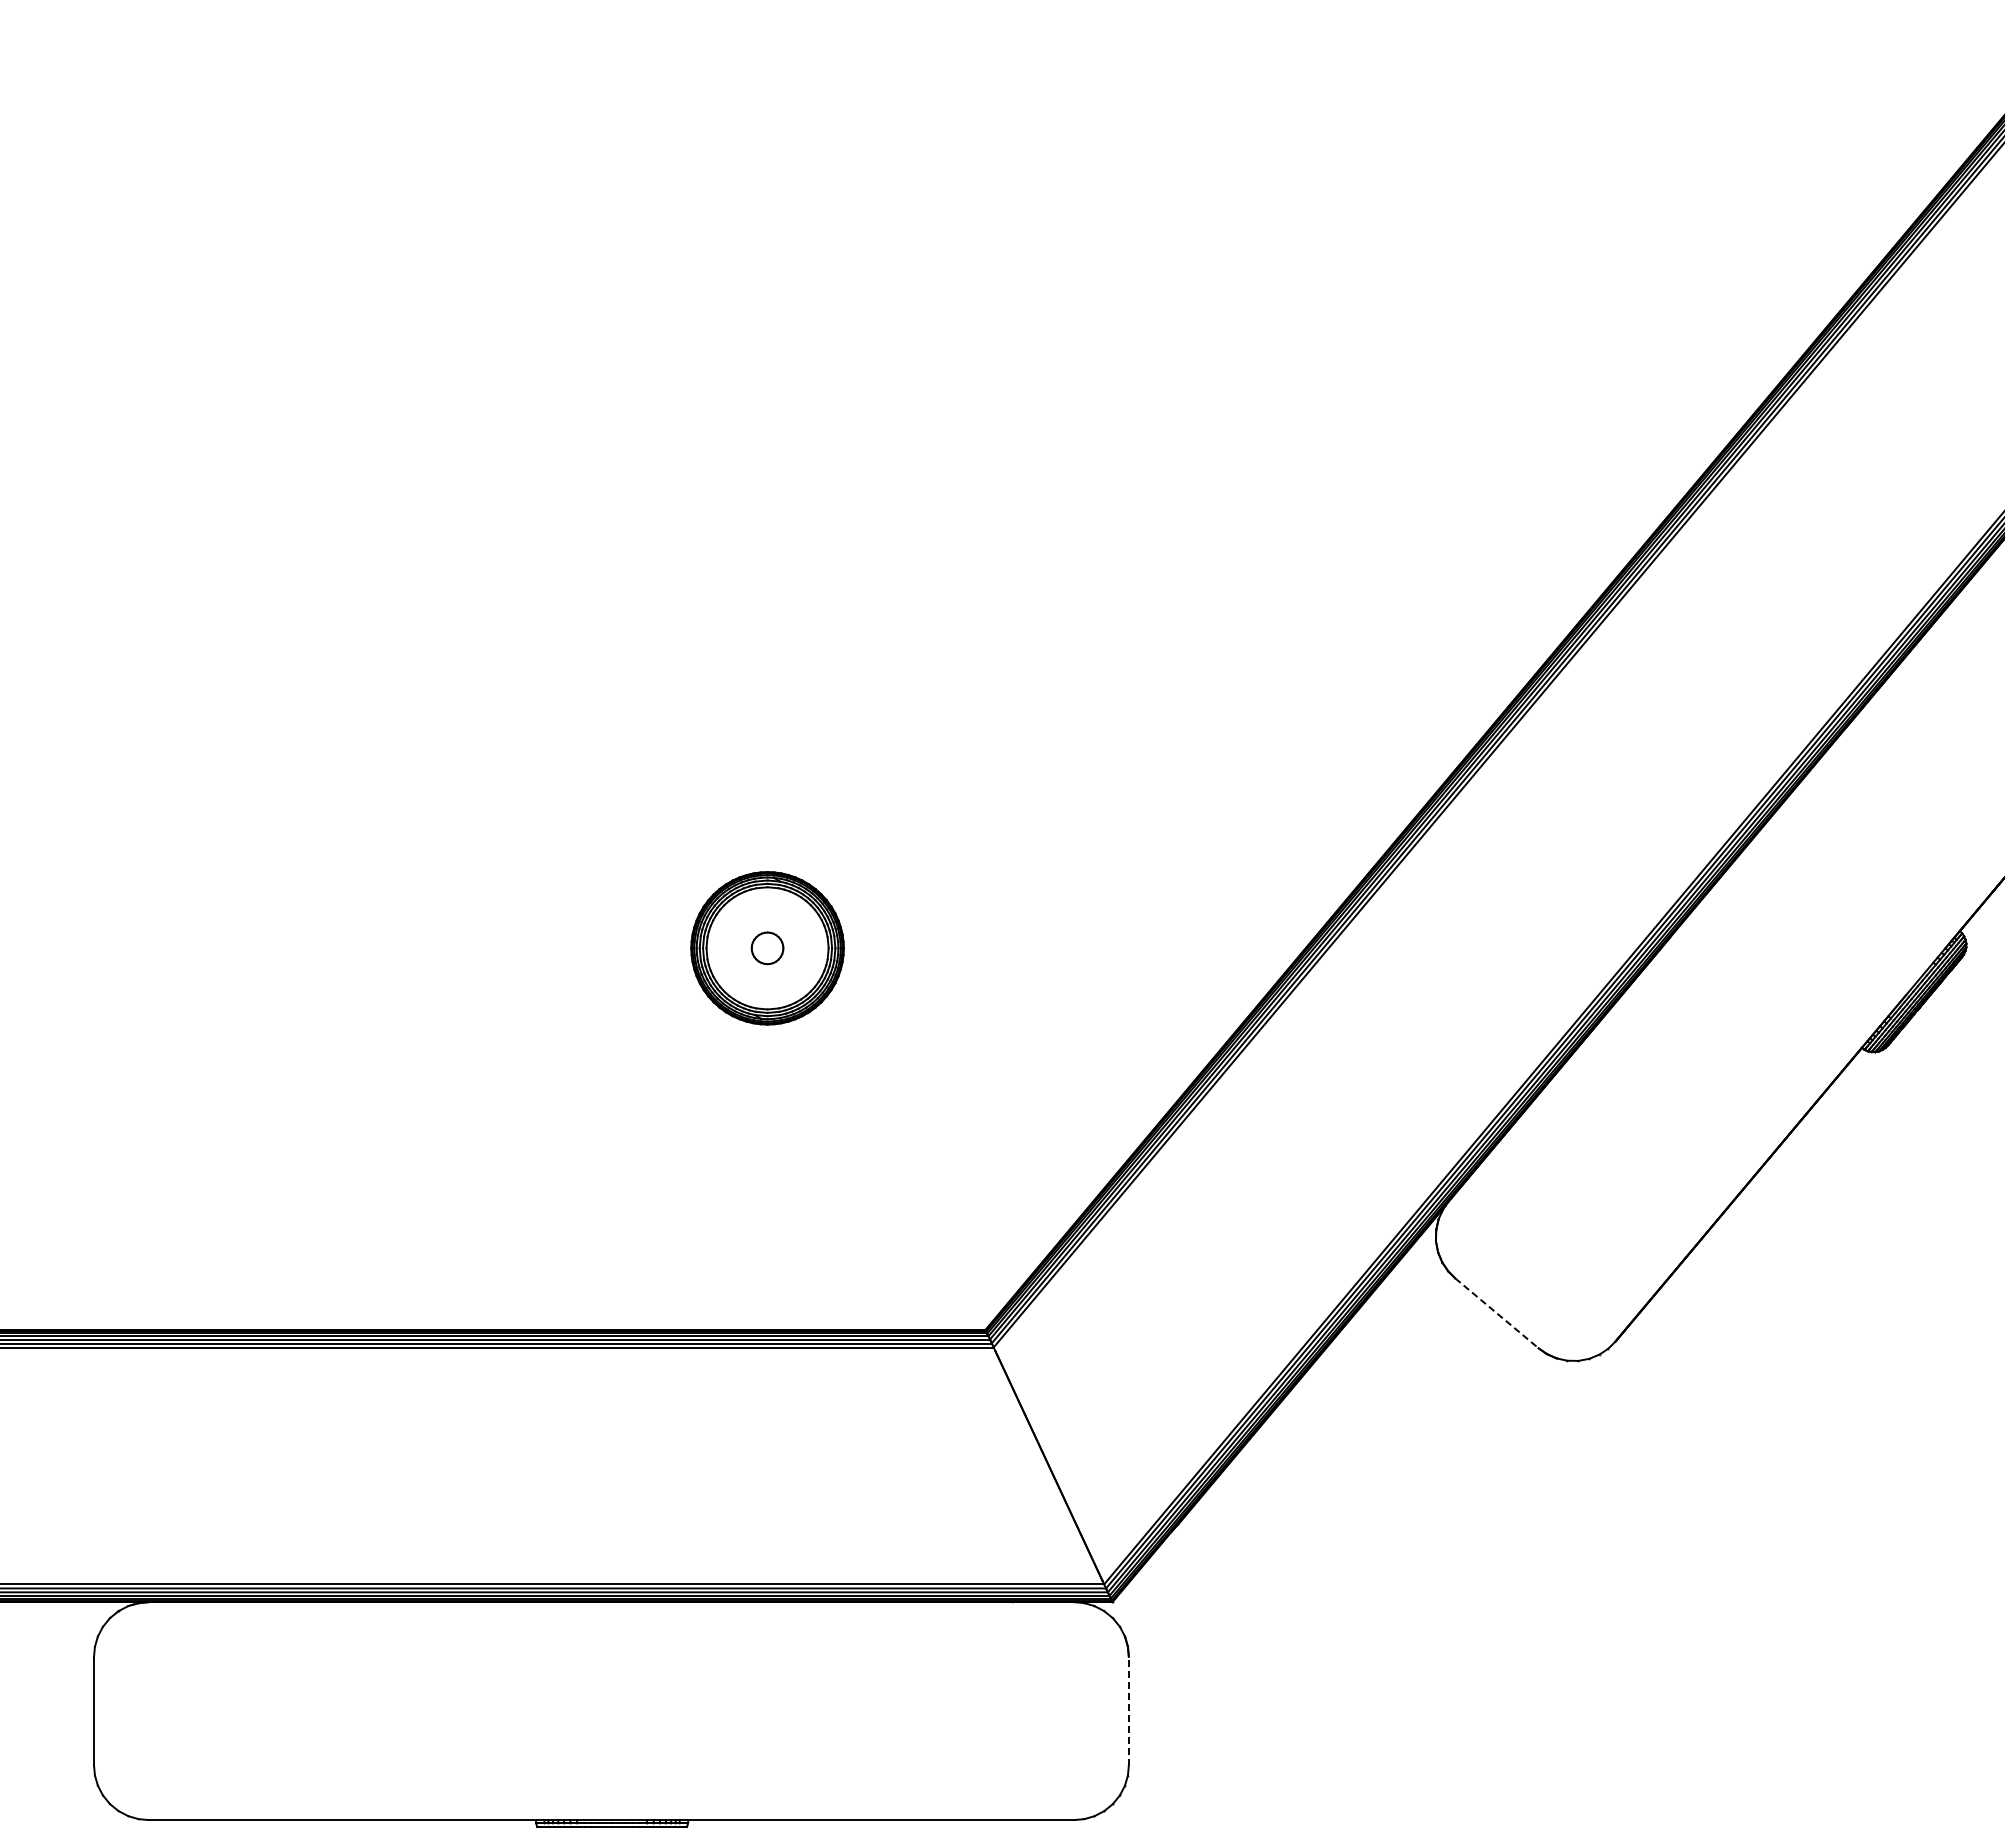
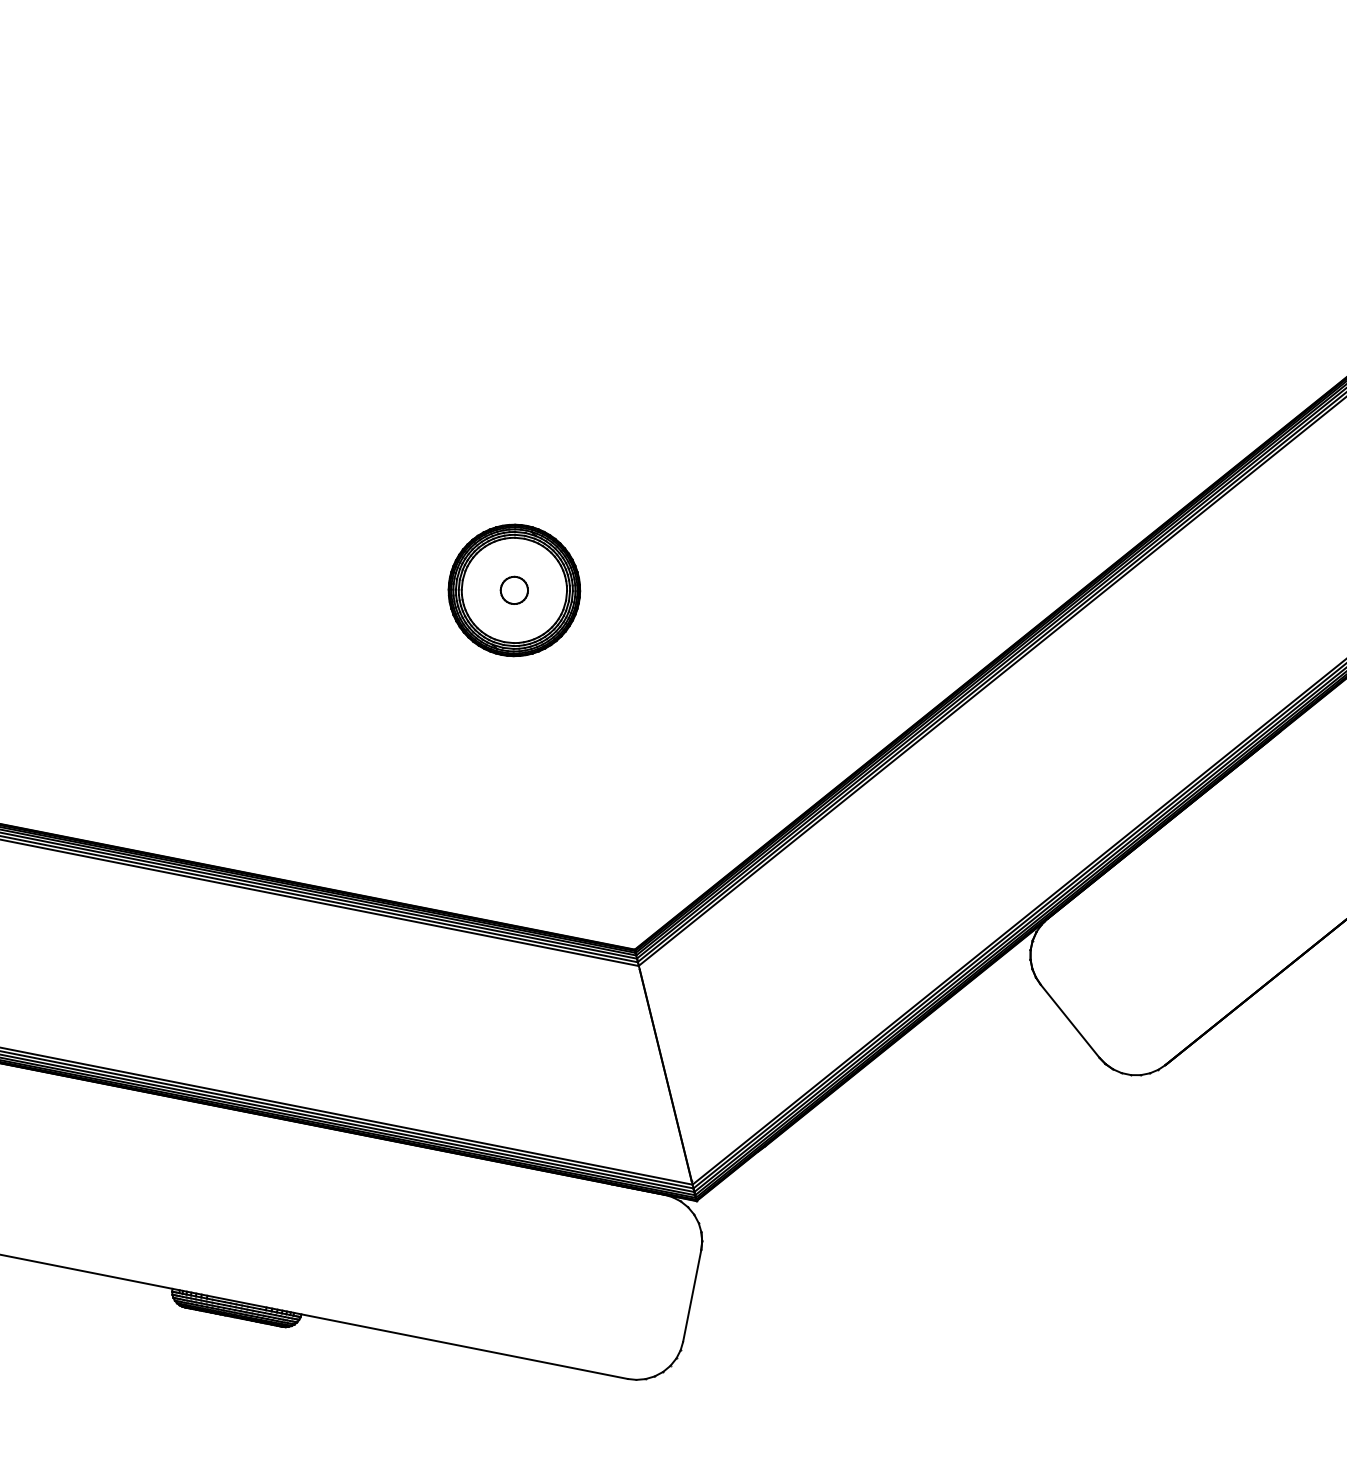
line: (1497, 1313) -> (1070, 1021), dashed -> solid
line: (1128, 1710) -> (692, 1295), dashed -> solid

